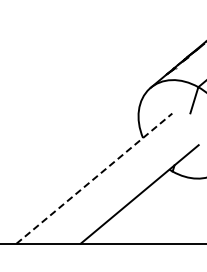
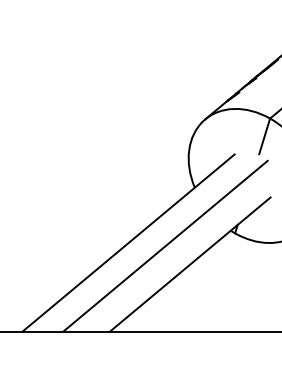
line: (94, 178) -> (128, 242), dashed -> solid
line: (121, 180) -> (165, 245), added

